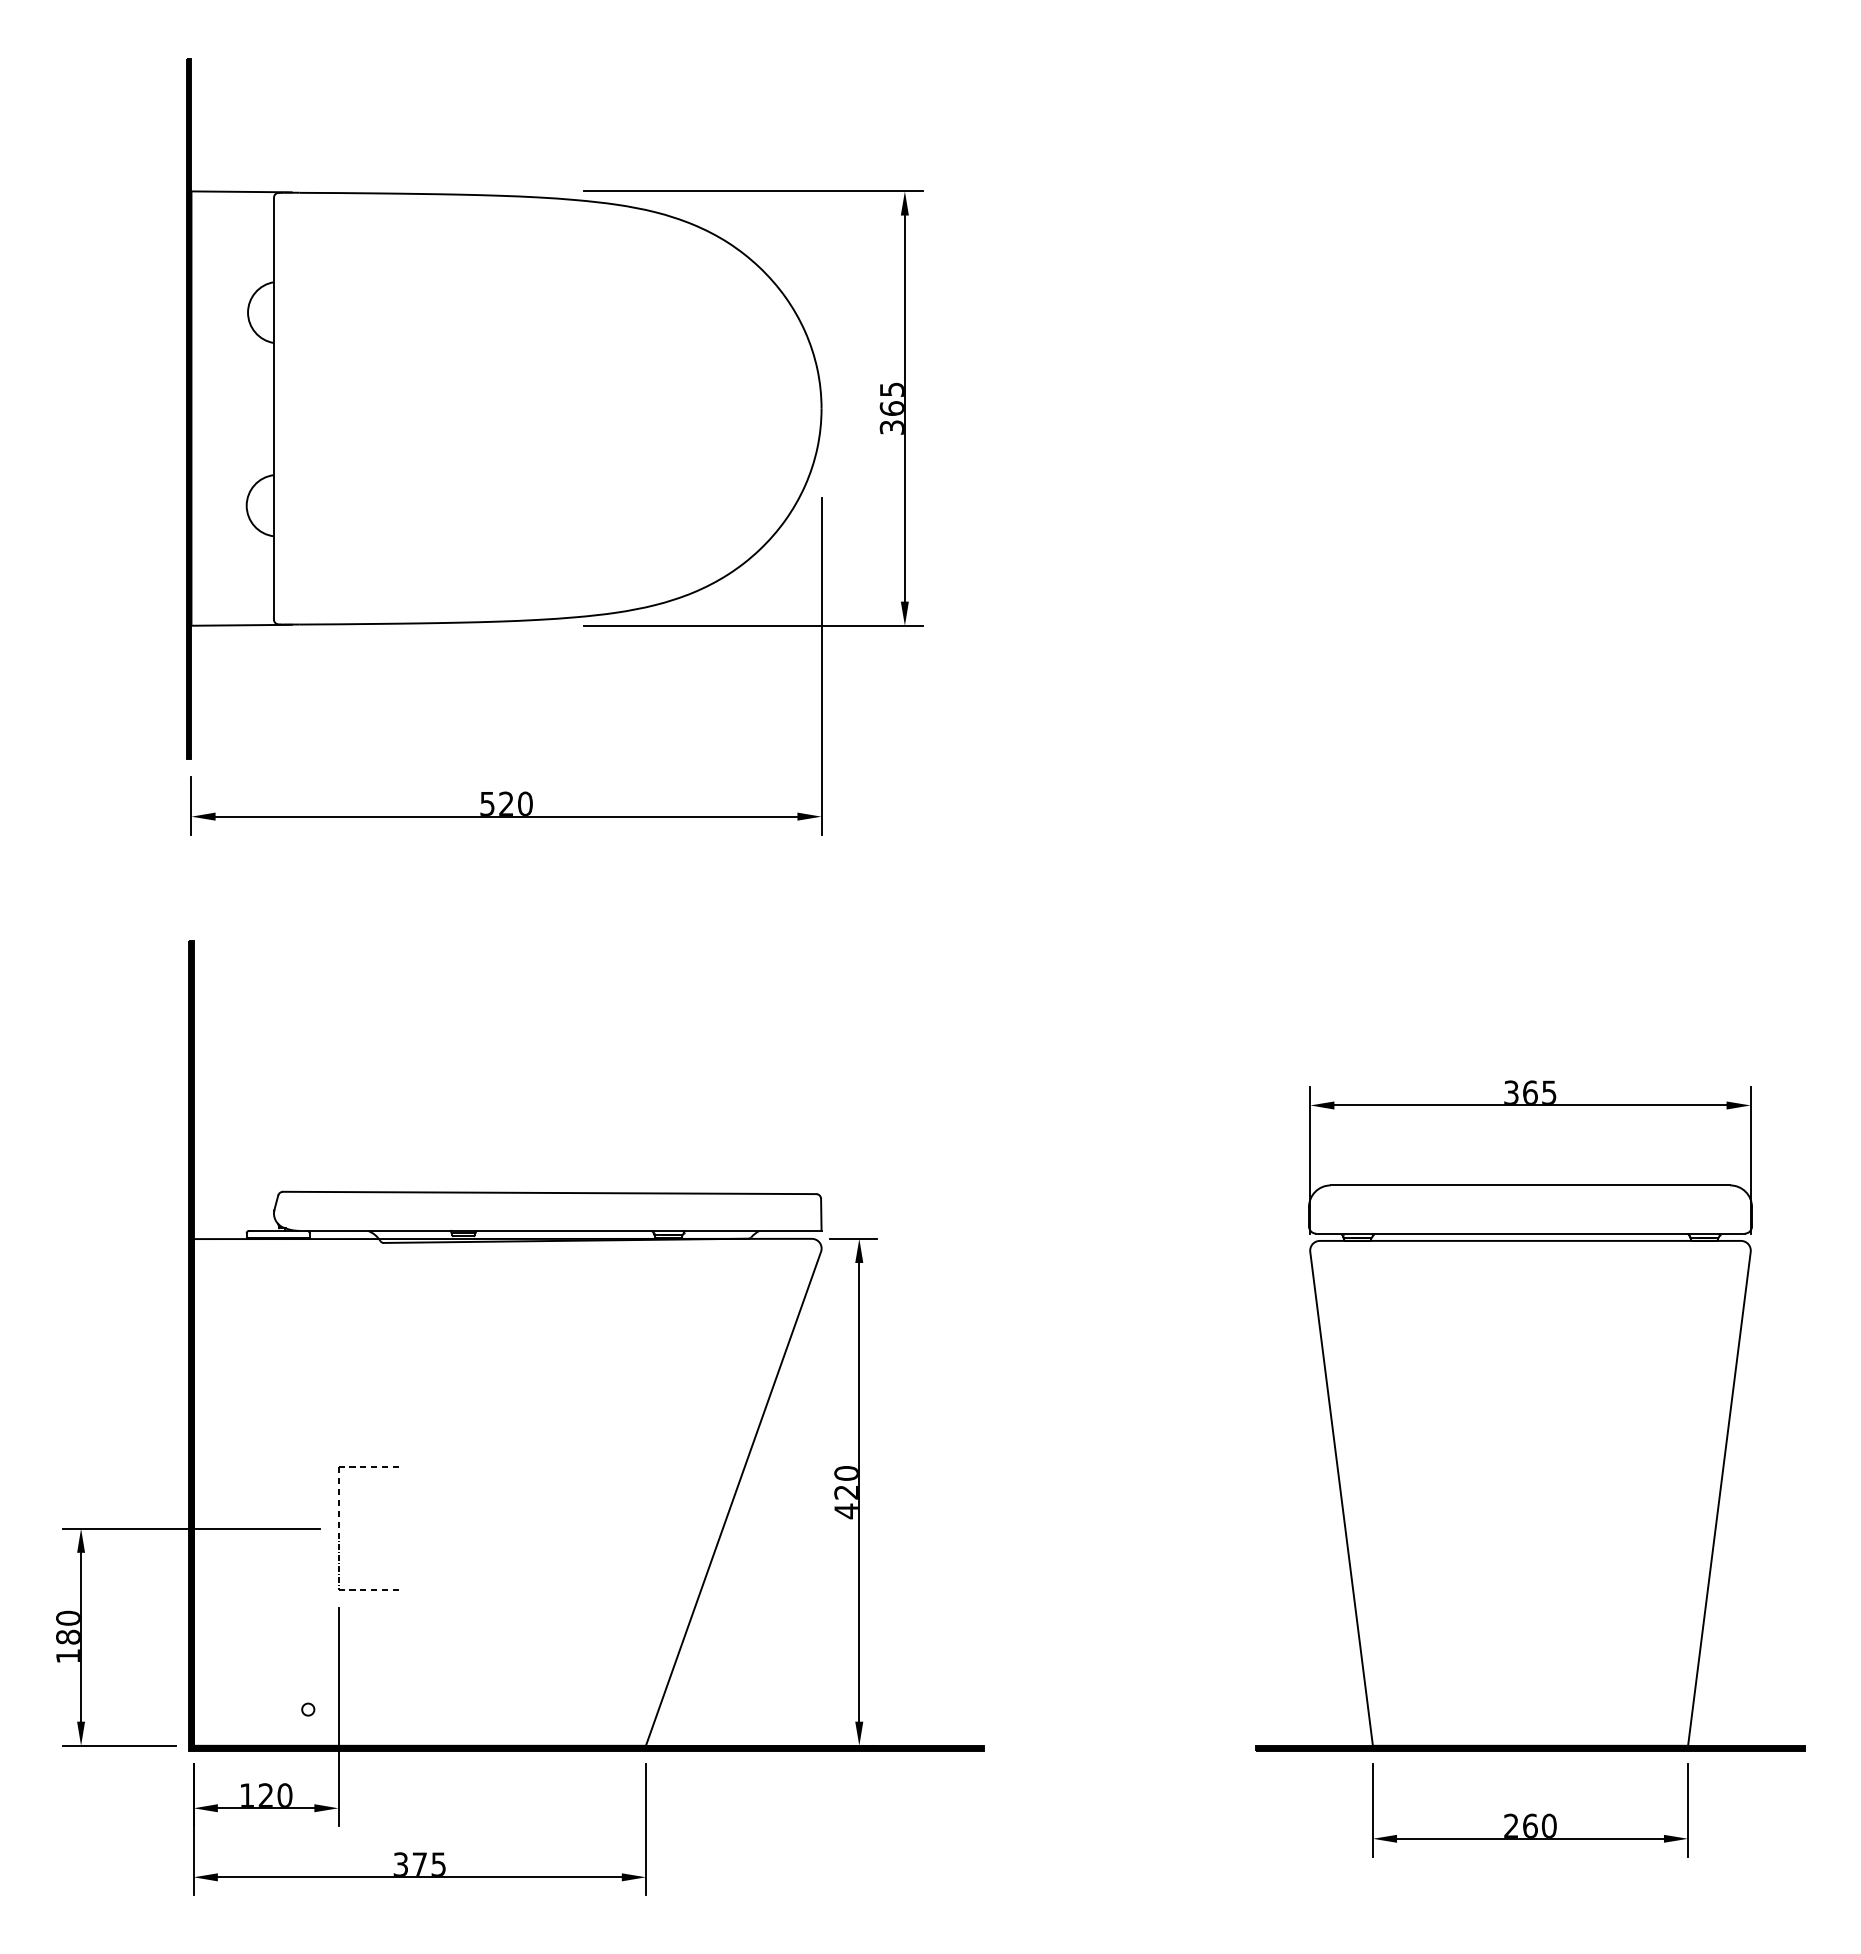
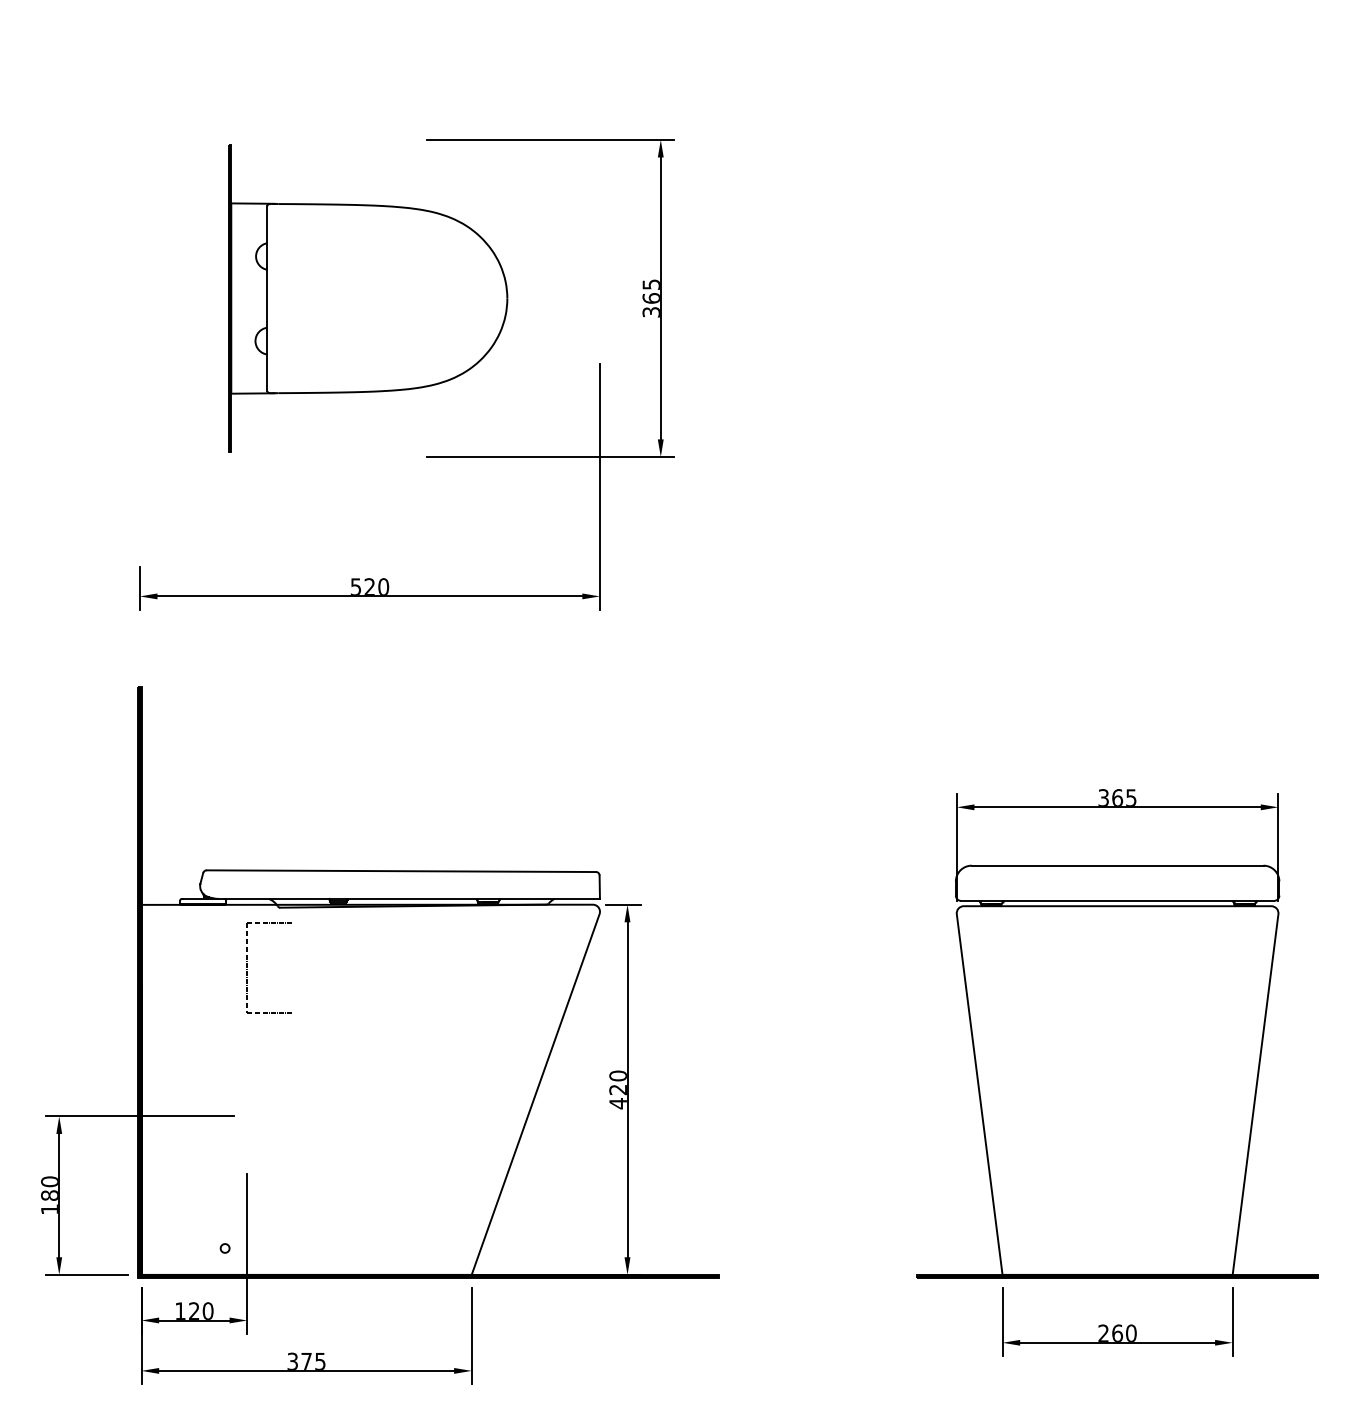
part: (504, 408) -> (368, 298), size x0.6
part: (339, 1527) -> (247, 967), moved

